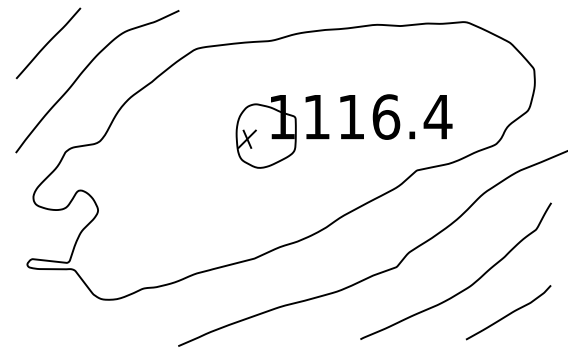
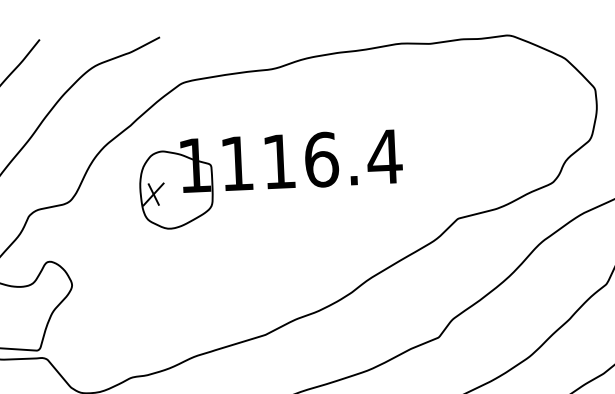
part: (343, 131) -> (270, 179), moved

